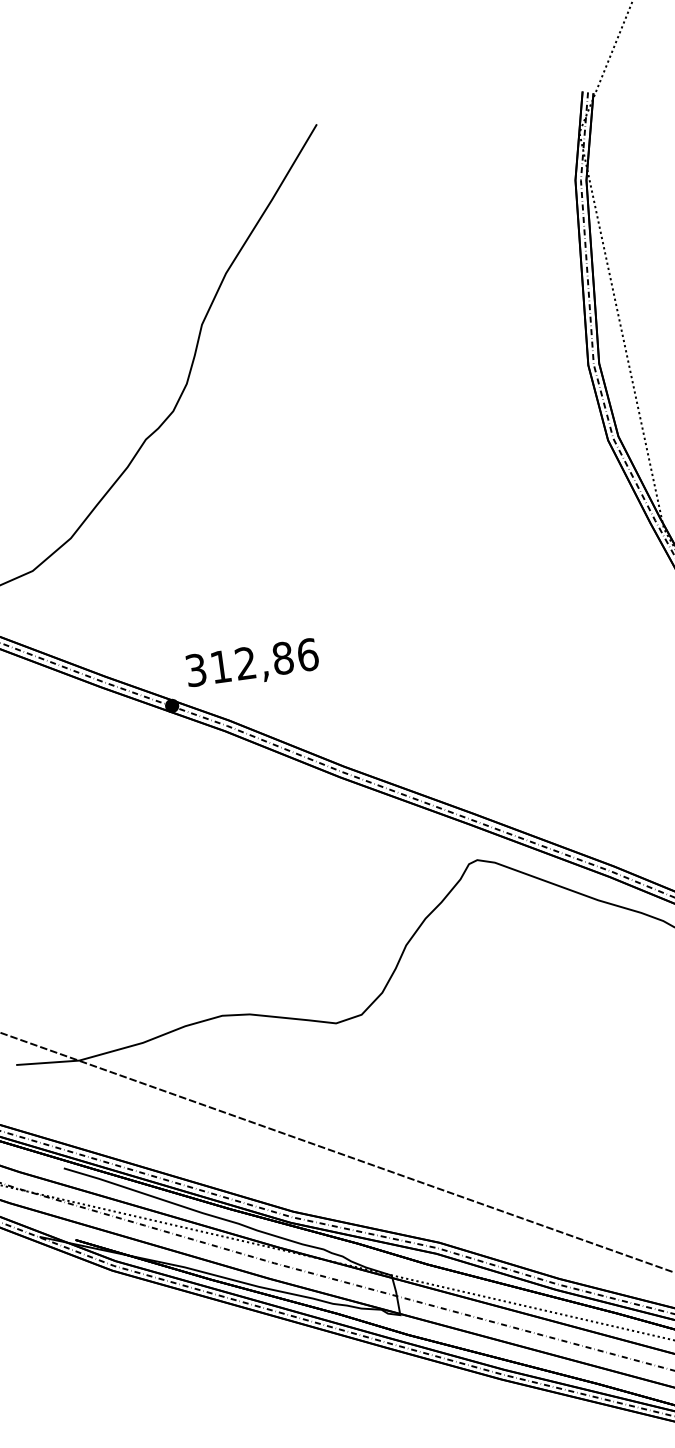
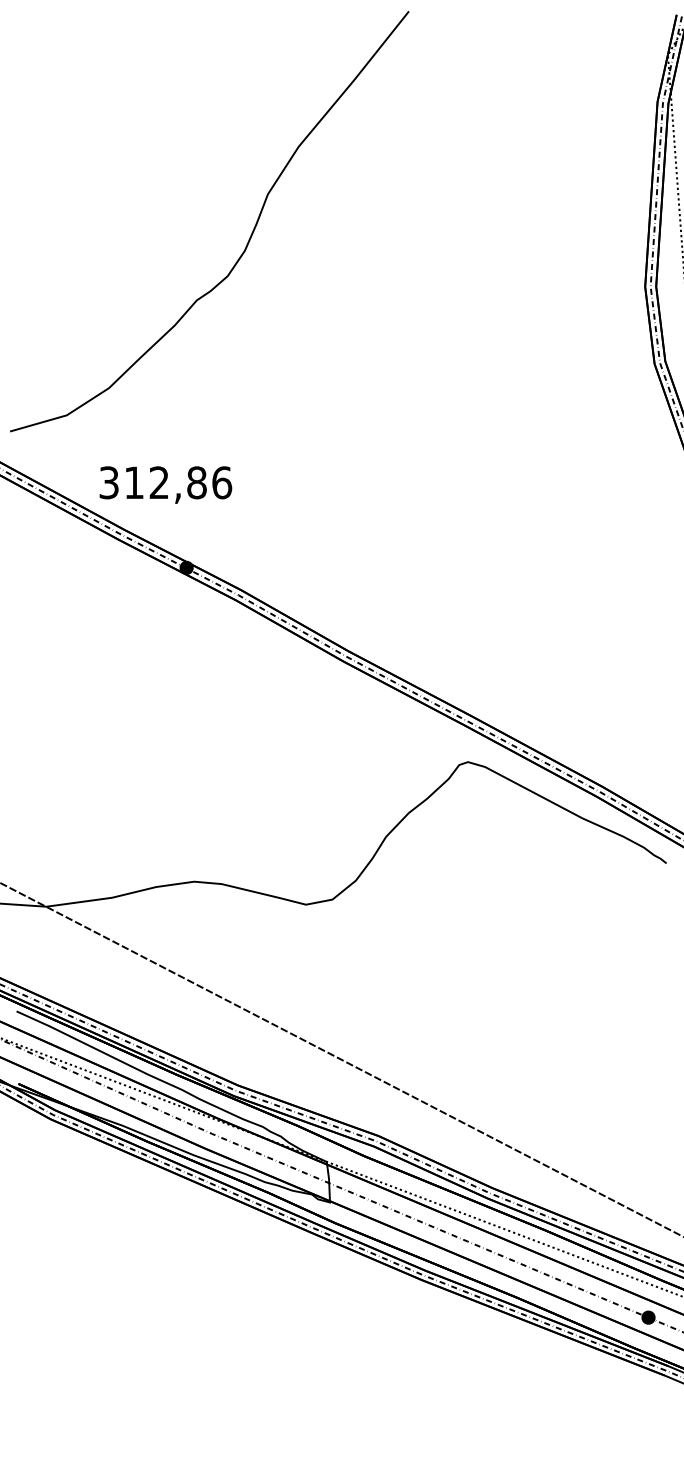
text: (252, 664) -> (165, 484), moved

